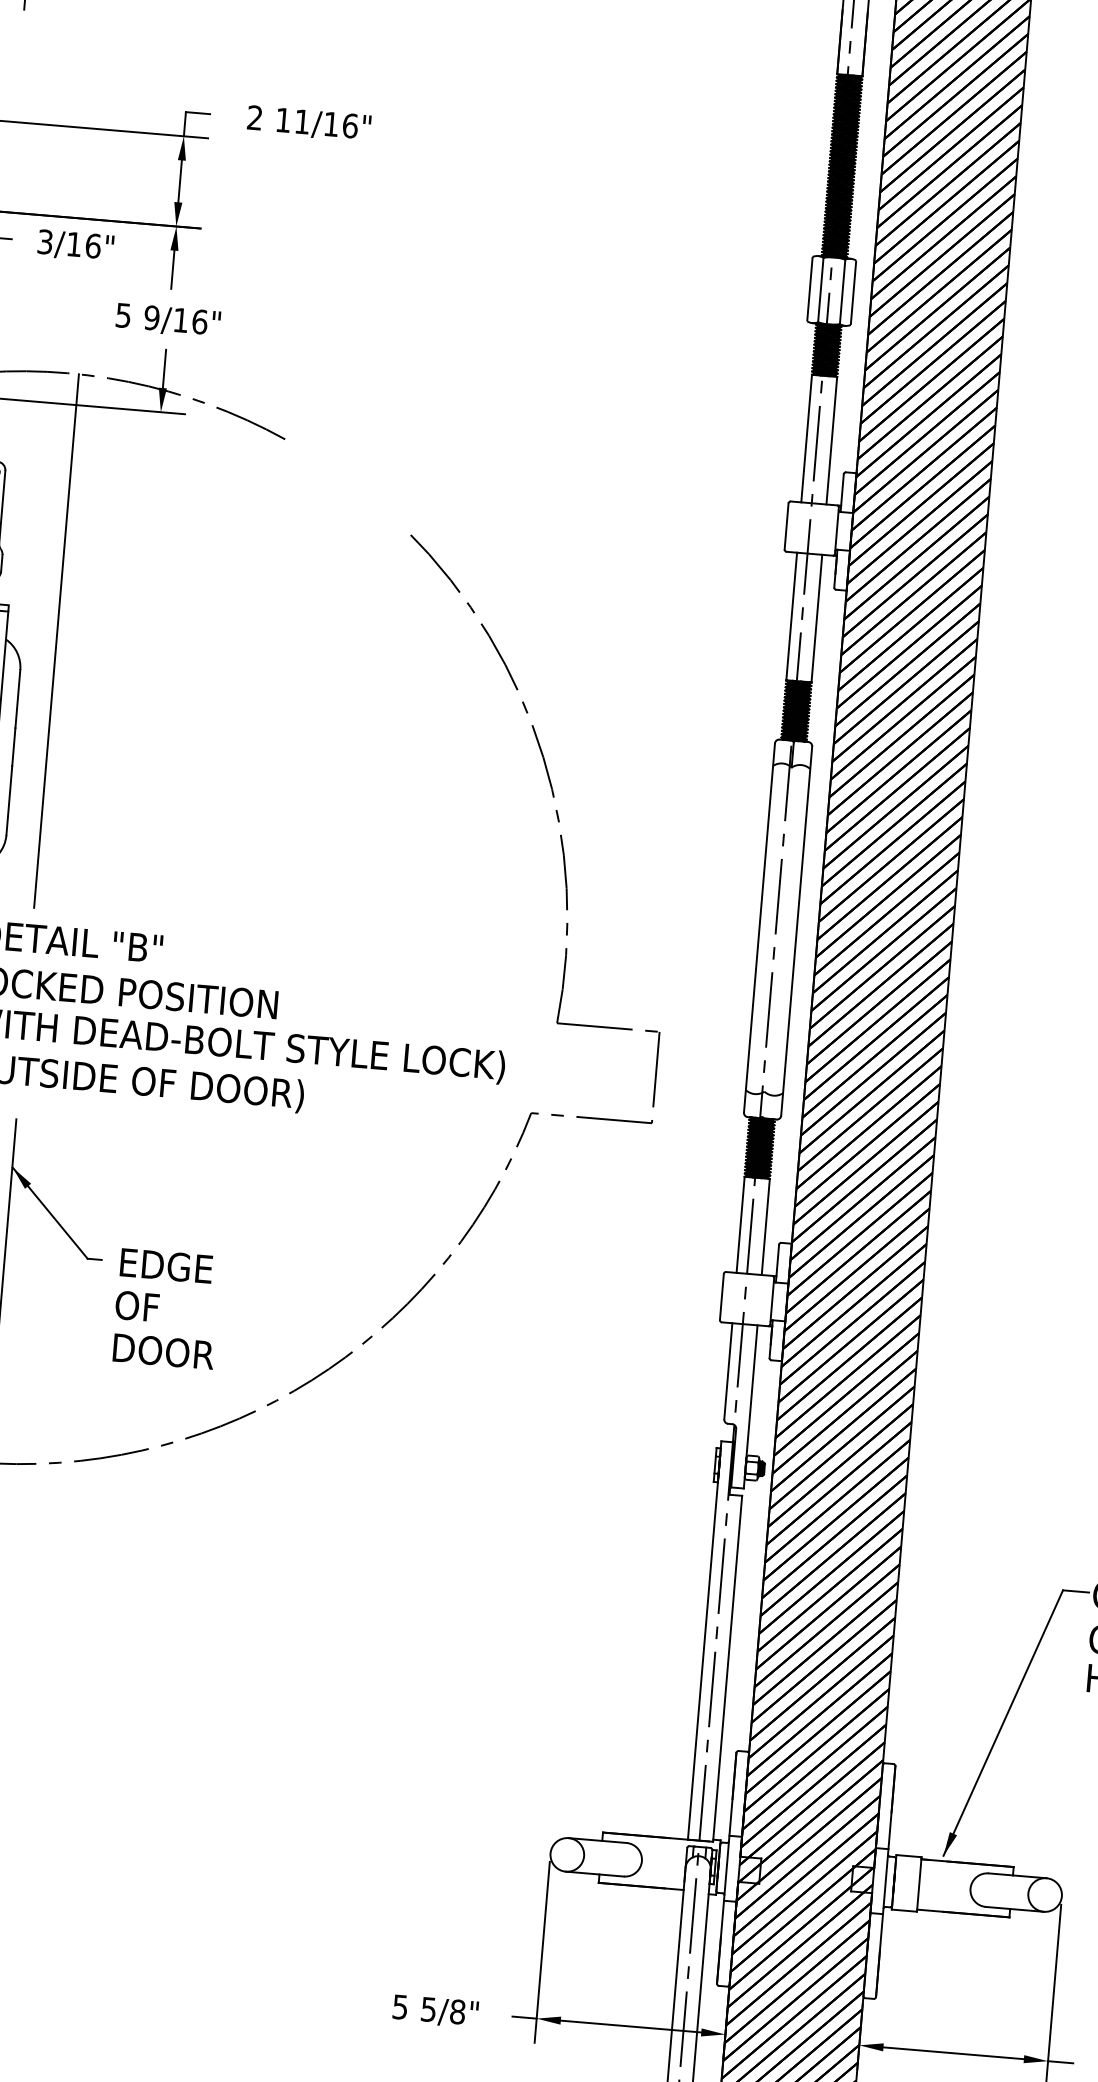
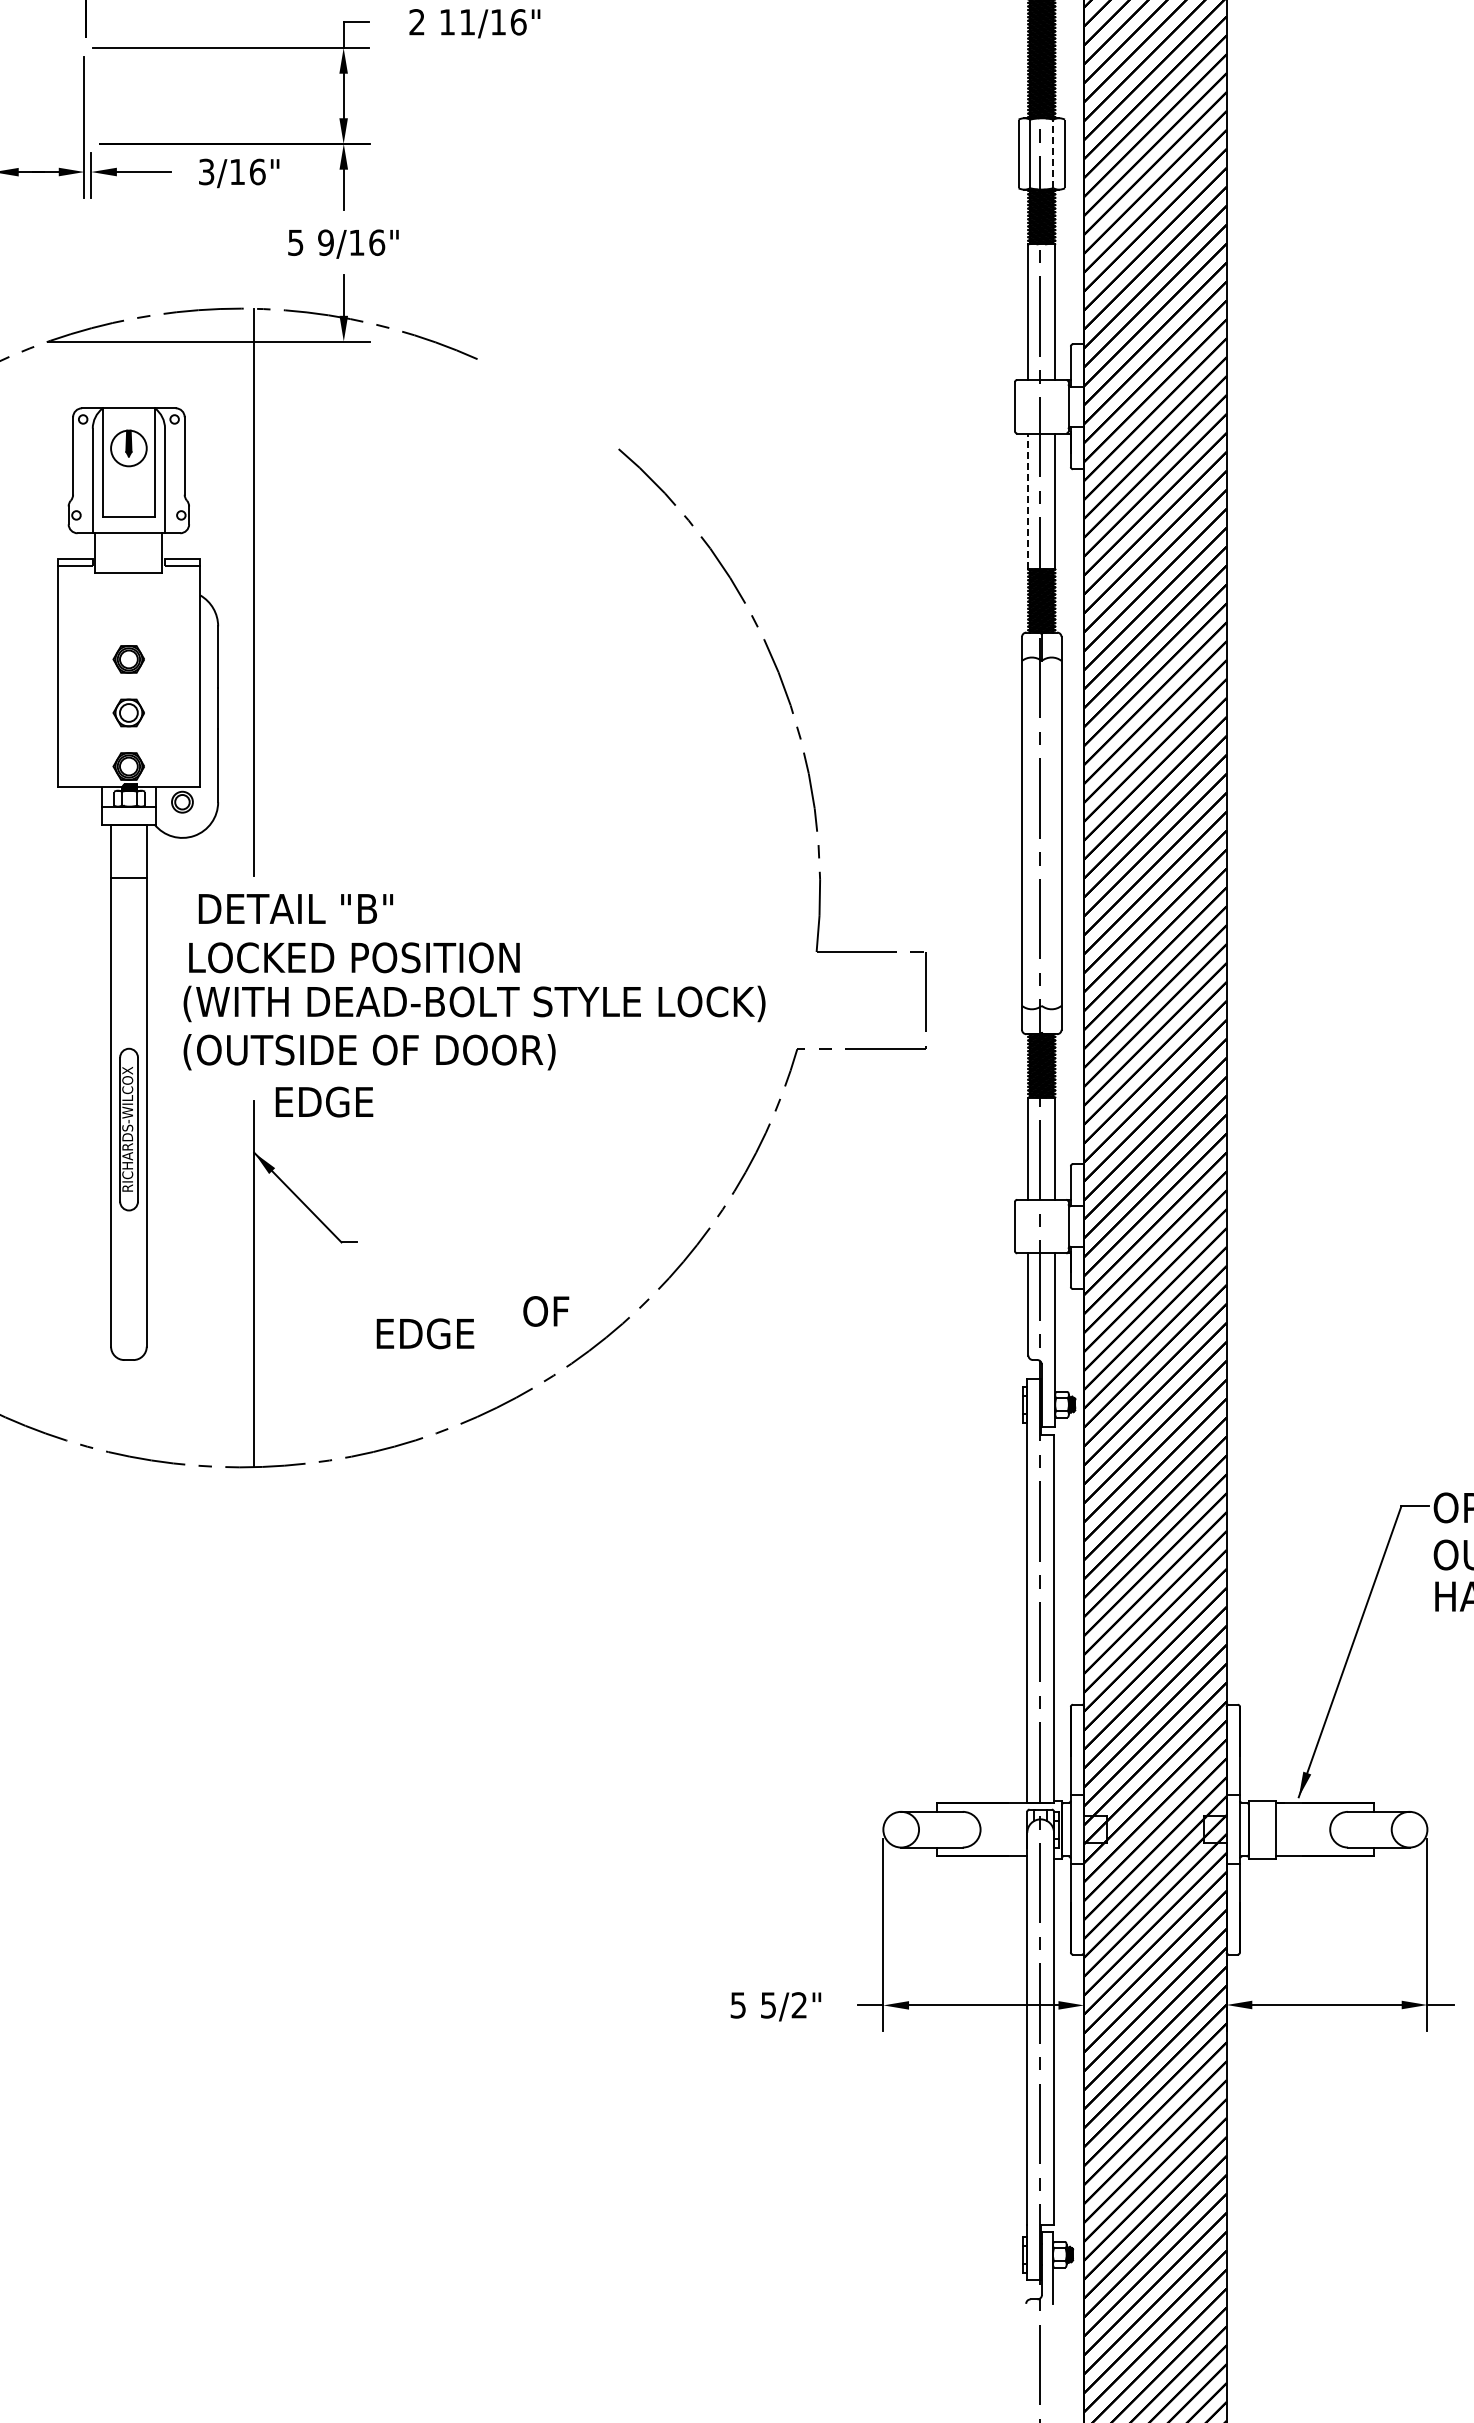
line: (842, 291) -> (1053, 153), solid -> dashed
line: (791, 616) -> (1028, 501), solid -> dashed
text: (166, 1265) -> (324, 1101), moved
text: (137, 1306) -> (546, 1311), moved
text: (165, 1351) -> (431, 1333), DOOR -> EDGE
text: (457, 2012) -> (799, 2005), 5/8" -> 5/2"

